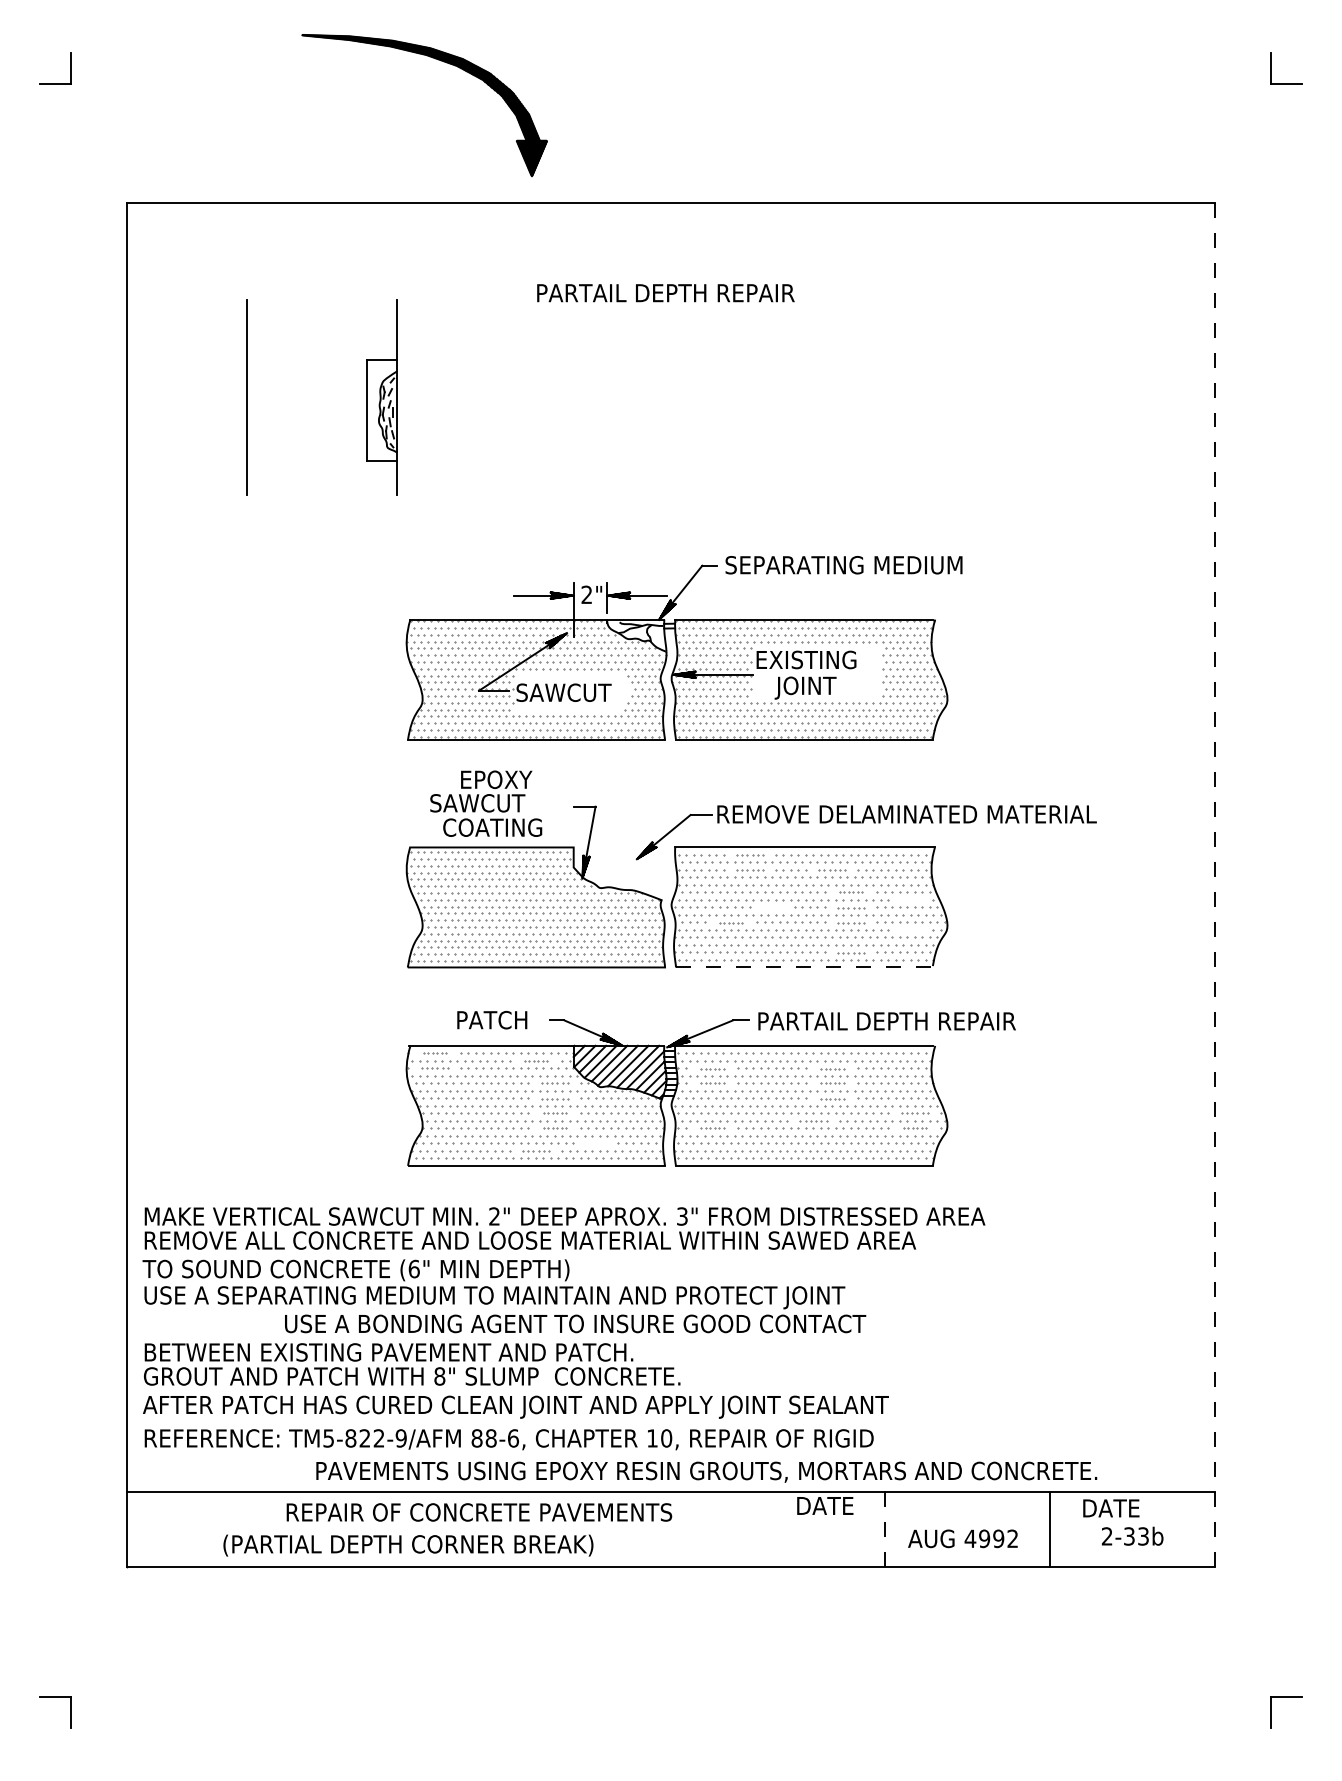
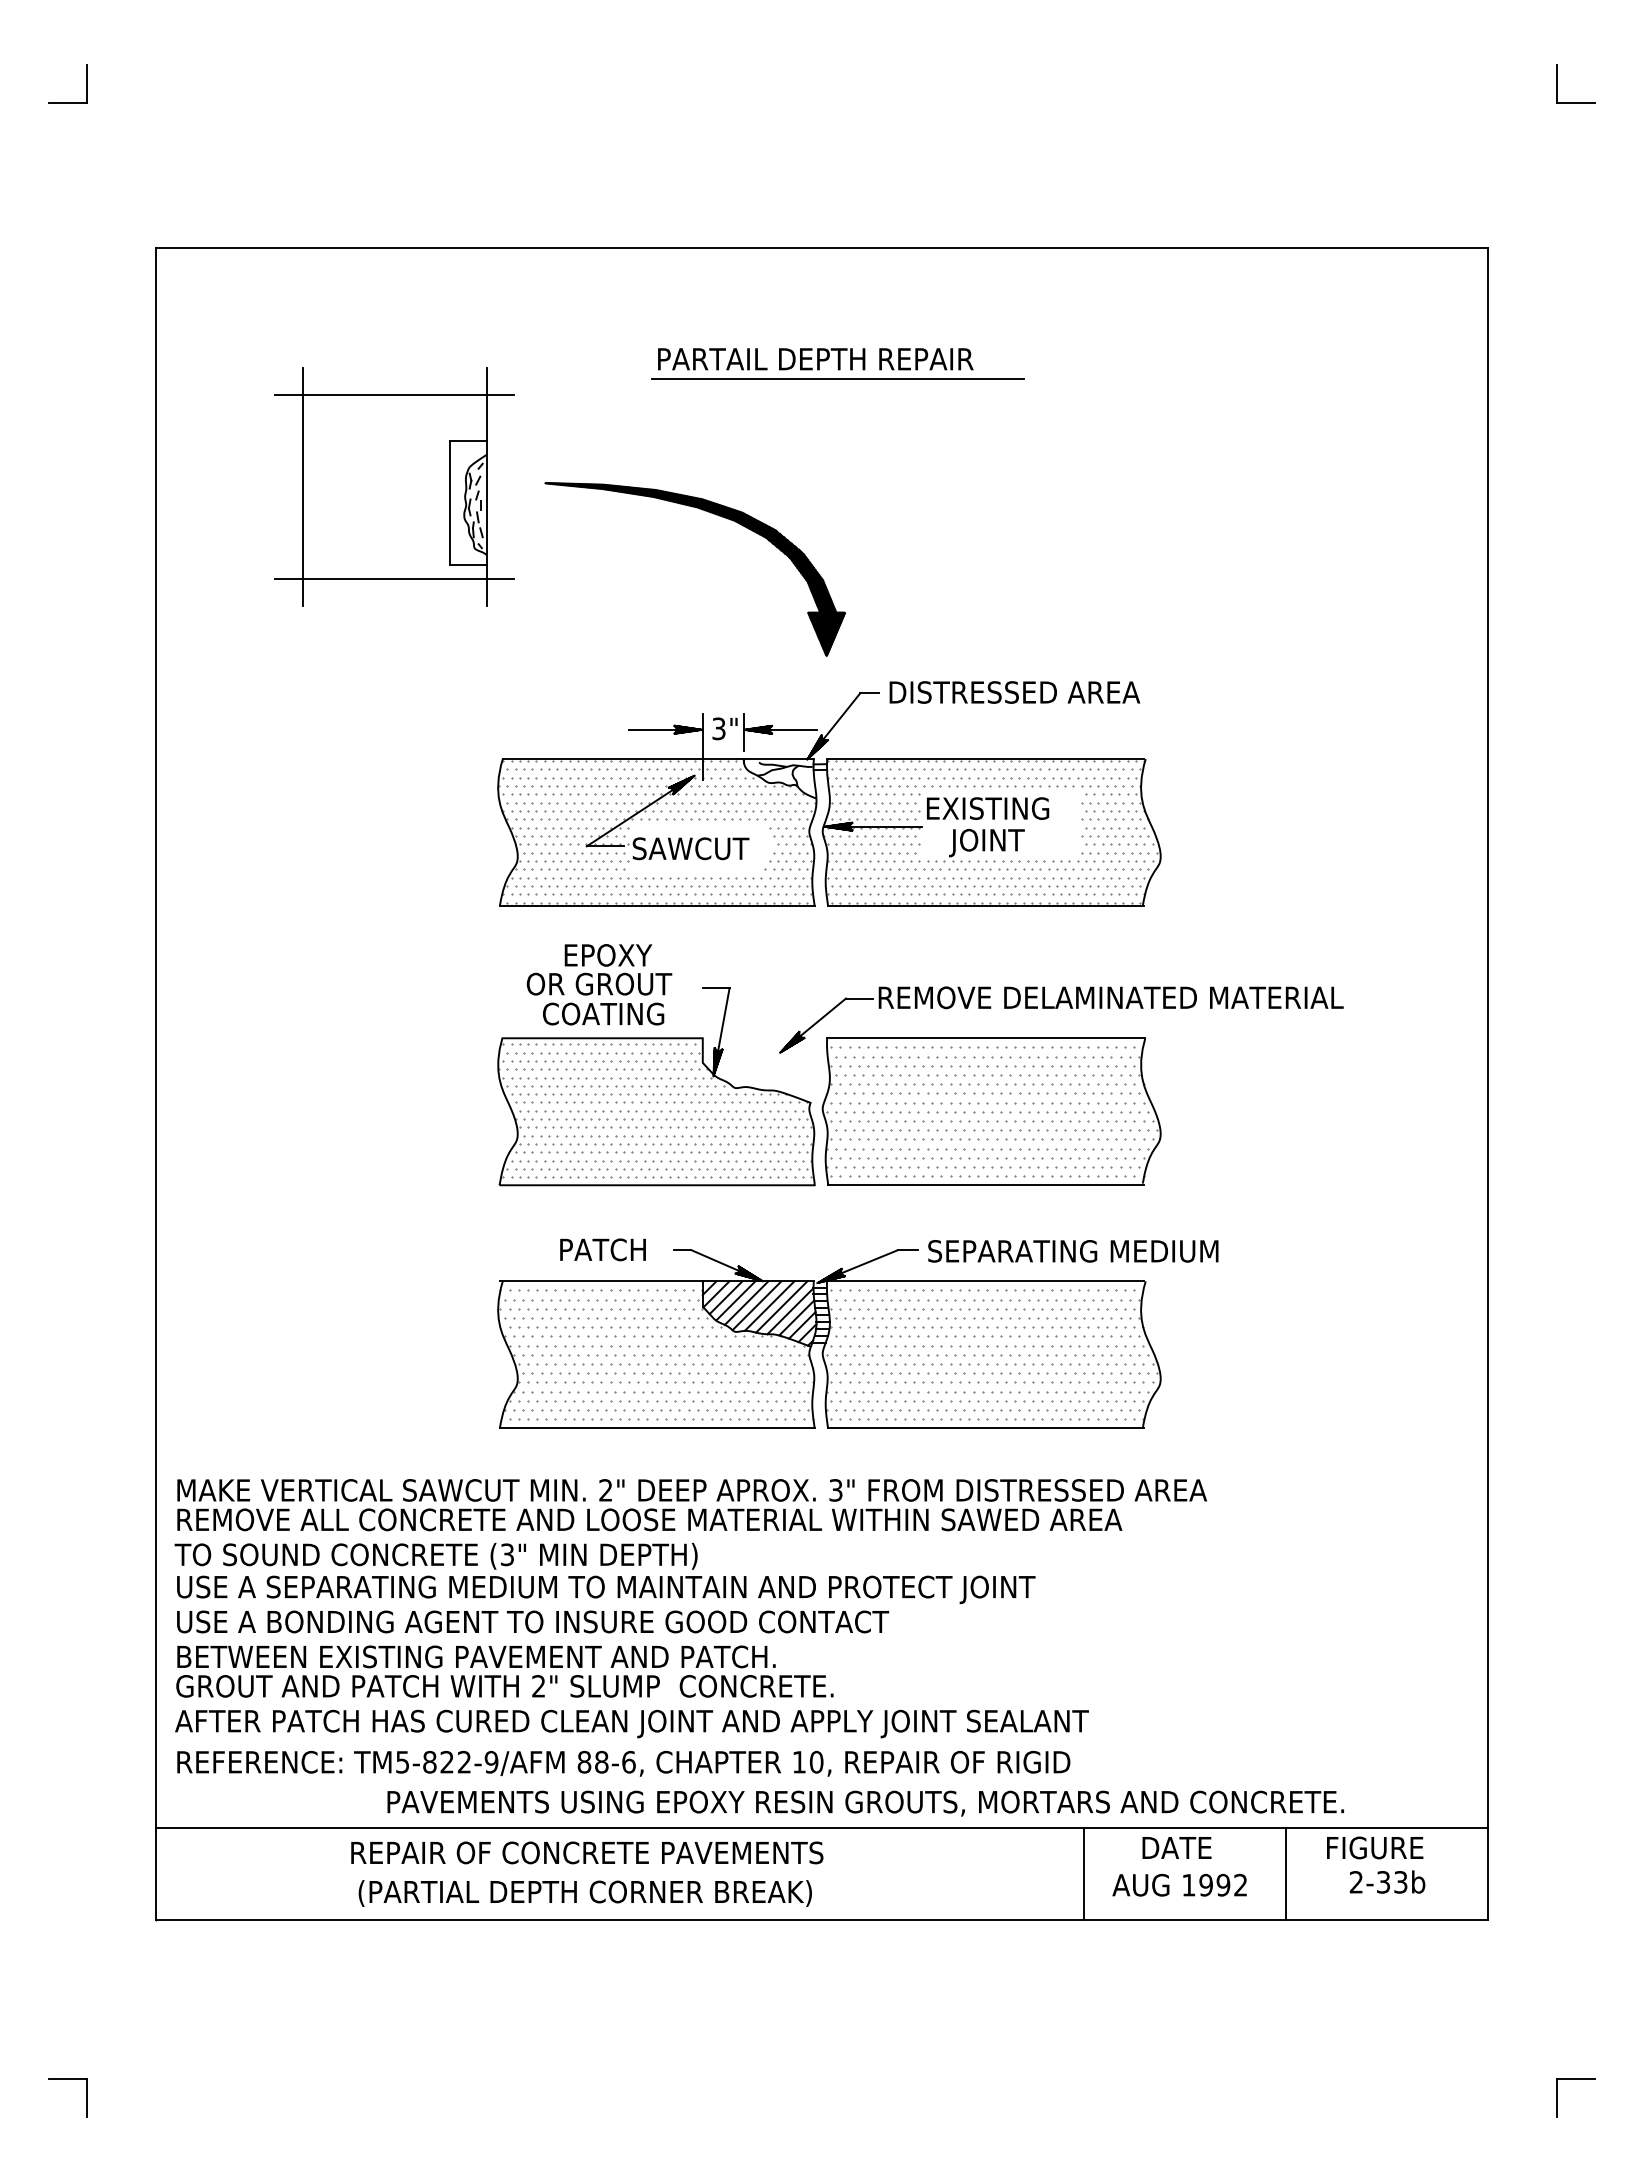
part: (439, 60) -> (713, 514), moved
line: (683, 309) -> (837, 379), added
line: (322, 322) -> (394, 395), added
line: (322, 472) -> (394, 578), added
text: (843, 565) -> (1033, 692), SEPARATING MEDIUM -> DISTRESSED AREA
text: (586, 594) -> (718, 728), 2" -> 3"
text: (489, 802) -> (599, 983), SAWCUT -> OR GROUT
part: (749, 854) -> (918, 1047), size x1.43
part: (749, 870) -> (918, 1066), size x1.43
part: (832, 870) -> (1019, 1066), size x1.43
line: (1215, 884) -> (1488, 1083), dashed -> solid
part: (850, 892) -> (1042, 1093), size x1.67
part: (911, 900) -> (1116, 1103), added
part: (772, 908) -> (946, 1112), added
part: (850, 908) -> (1042, 1112), size x1.43
part: (730, 922) -> (895, 1130), size x1.67
part: (850, 922) -> (1042, 1130), size x1.43
part: (911, 930) -> (1116, 1139), added
part: (850, 952) -> (1042, 1167), size x1.43
line: (804, 967) -> (985, 1185), dashed -> solid
text: (886, 1021) -> (1086, 1251), PARTAIL DEPTH REPAIR -> SEPARATING MEDIUM
part: (434, 1053) -> (532, 1290), size x1.67
part: (535, 1061) -> (656, 1300), size x1.67
part: (434, 1068) -> (532, 1309), size x1.43
part: (712, 1068) -> (872, 1309), size x1.67
part: (832, 1068) -> (1019, 1309), size x1.67
part: (554, 1083) -> (679, 1327), size x1.43
part: (712, 1083) -> (872, 1327), size x1.67
part: (832, 1083) -> (1019, 1327), size x1.67
part: (554, 1099) -> (679, 1346), size x1.43
part: (832, 1099) -> (1019, 1346), size x1.67
part: (554, 1113) -> (679, 1364), size x1.67
part: (914, 1113) -> (1120, 1364), size x1.43
part: (813, 1121) -> (996, 1373), size x1.43
part: (554, 1128) -> (679, 1382), size x1.67
part: (712, 1128) -> (872, 1382), size x1.67
part: (914, 1128) -> (1120, 1382), size x1.67
part: (596, 1143) -> (730, 1401), added
part: (535, 1151) -> (656, 1410), size x1.43
text: (414, 1268) -> (507, 1554), (6" -> (3"
text: (575, 1323) -> (533, 1621), moved
text: (439, 1376) -> (538, 1686), 8" -> 2"
text: (824, 1505) -> (1176, 1847), moved
text: (1123, 1508) -> (1376, 1847), DATE -> FIGURE
line: (884, 1530) -> (1083, 1874), dashed -> solid
text: (970, 1539) -> (1188, 1885), 4992 -> 1992
text: (407, 1545) -> (584, 1893), moved

